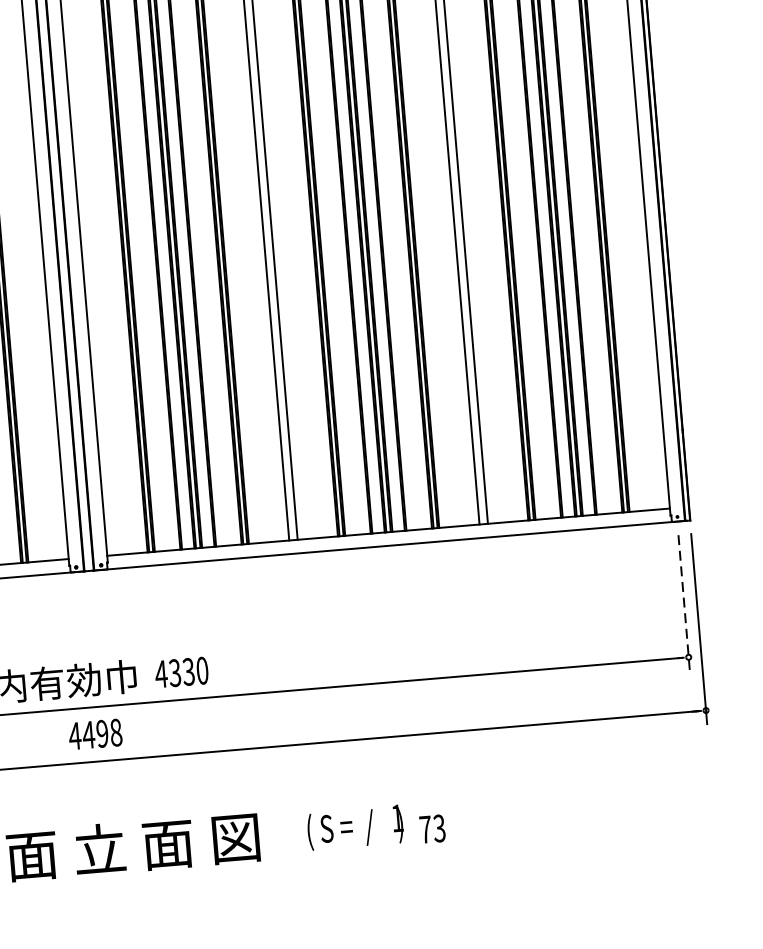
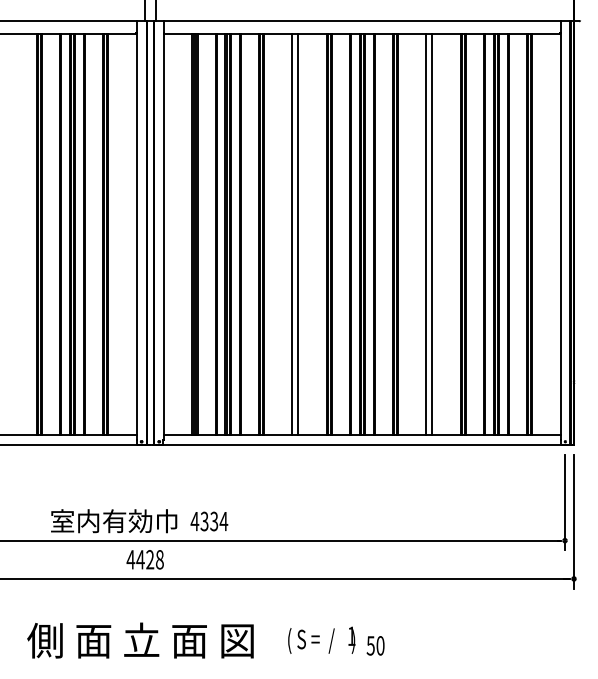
line: (684, 603) -> (565, 502), dashed -> solid
text: (201, 670) -> (223, 521), 4330 -> 4334
text: (102, 733) -> (150, 559), 4498 -> 4428
text: (432, 828) -> (375, 645), 73 -> 50

